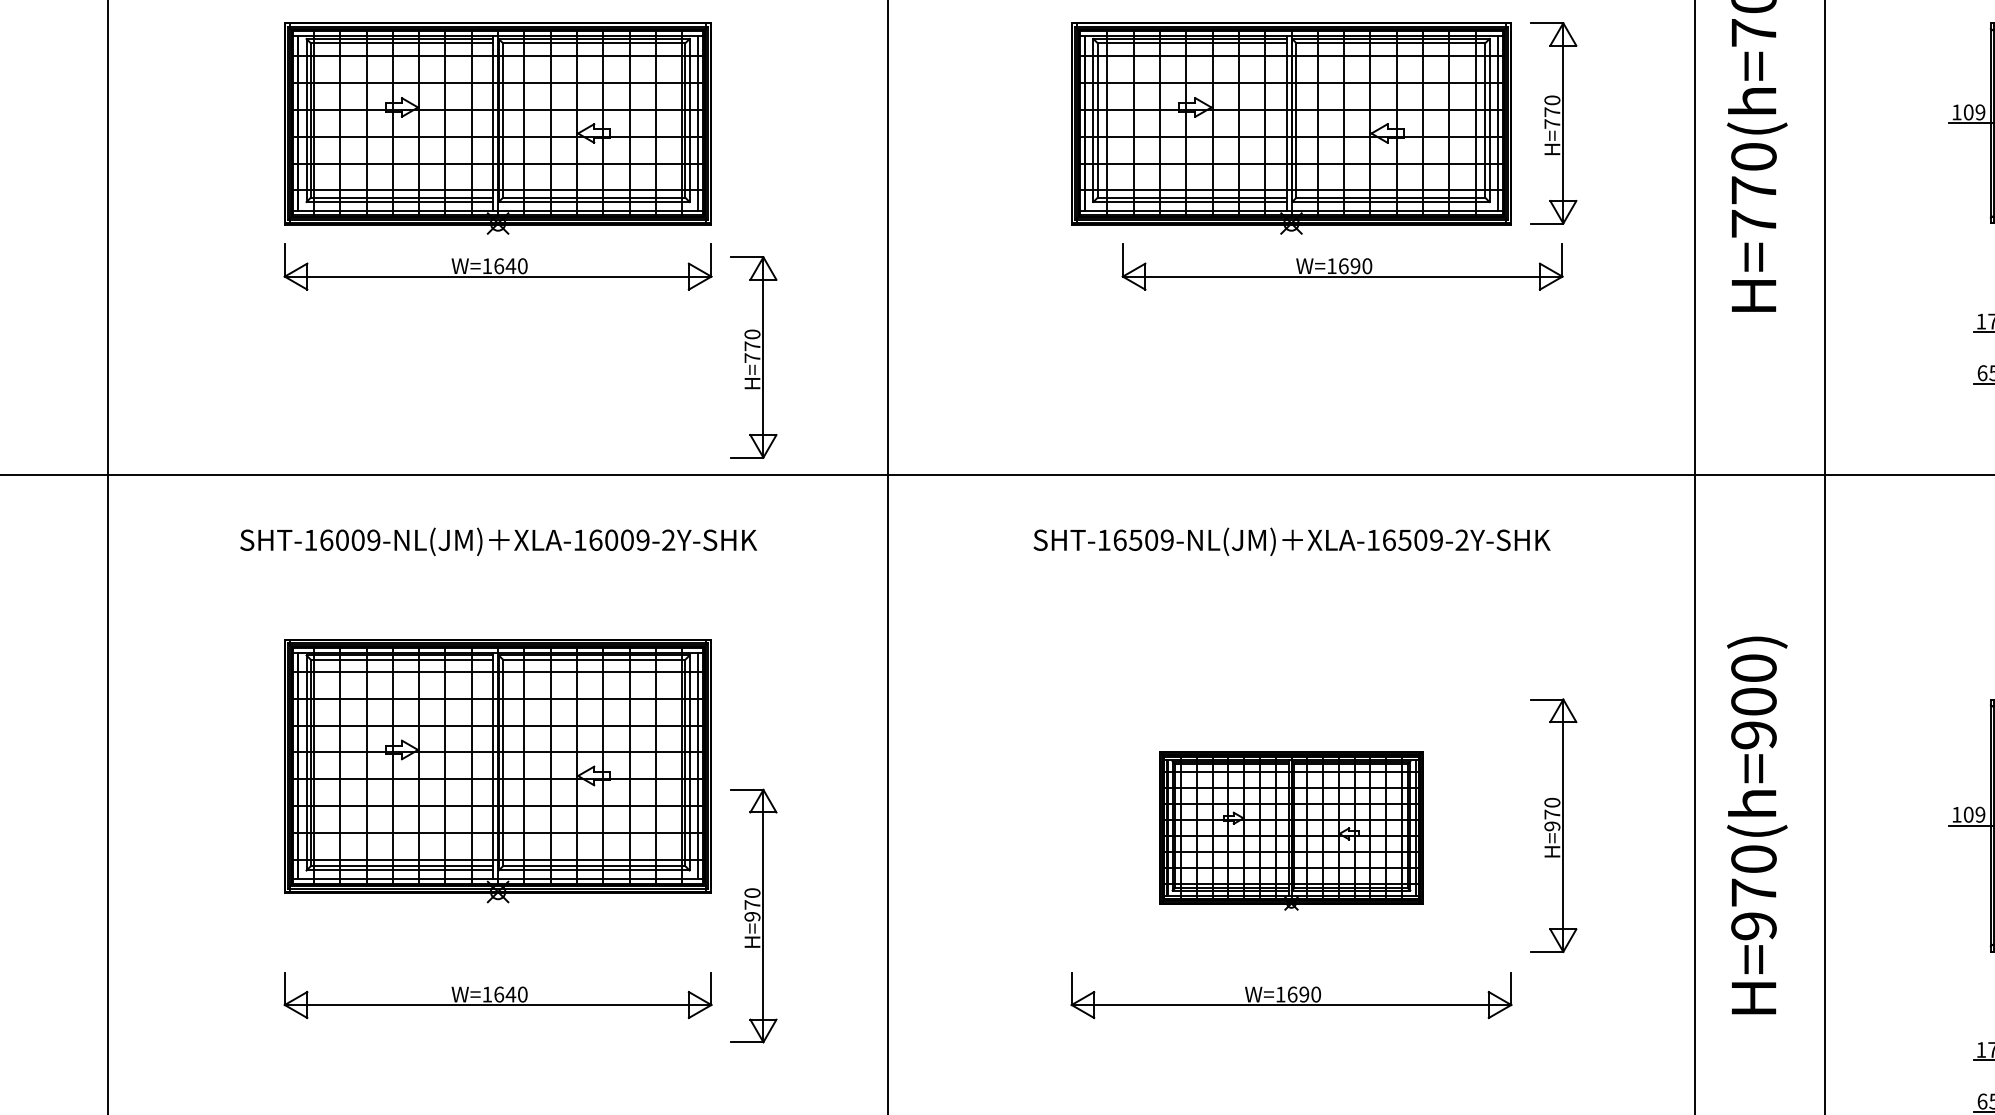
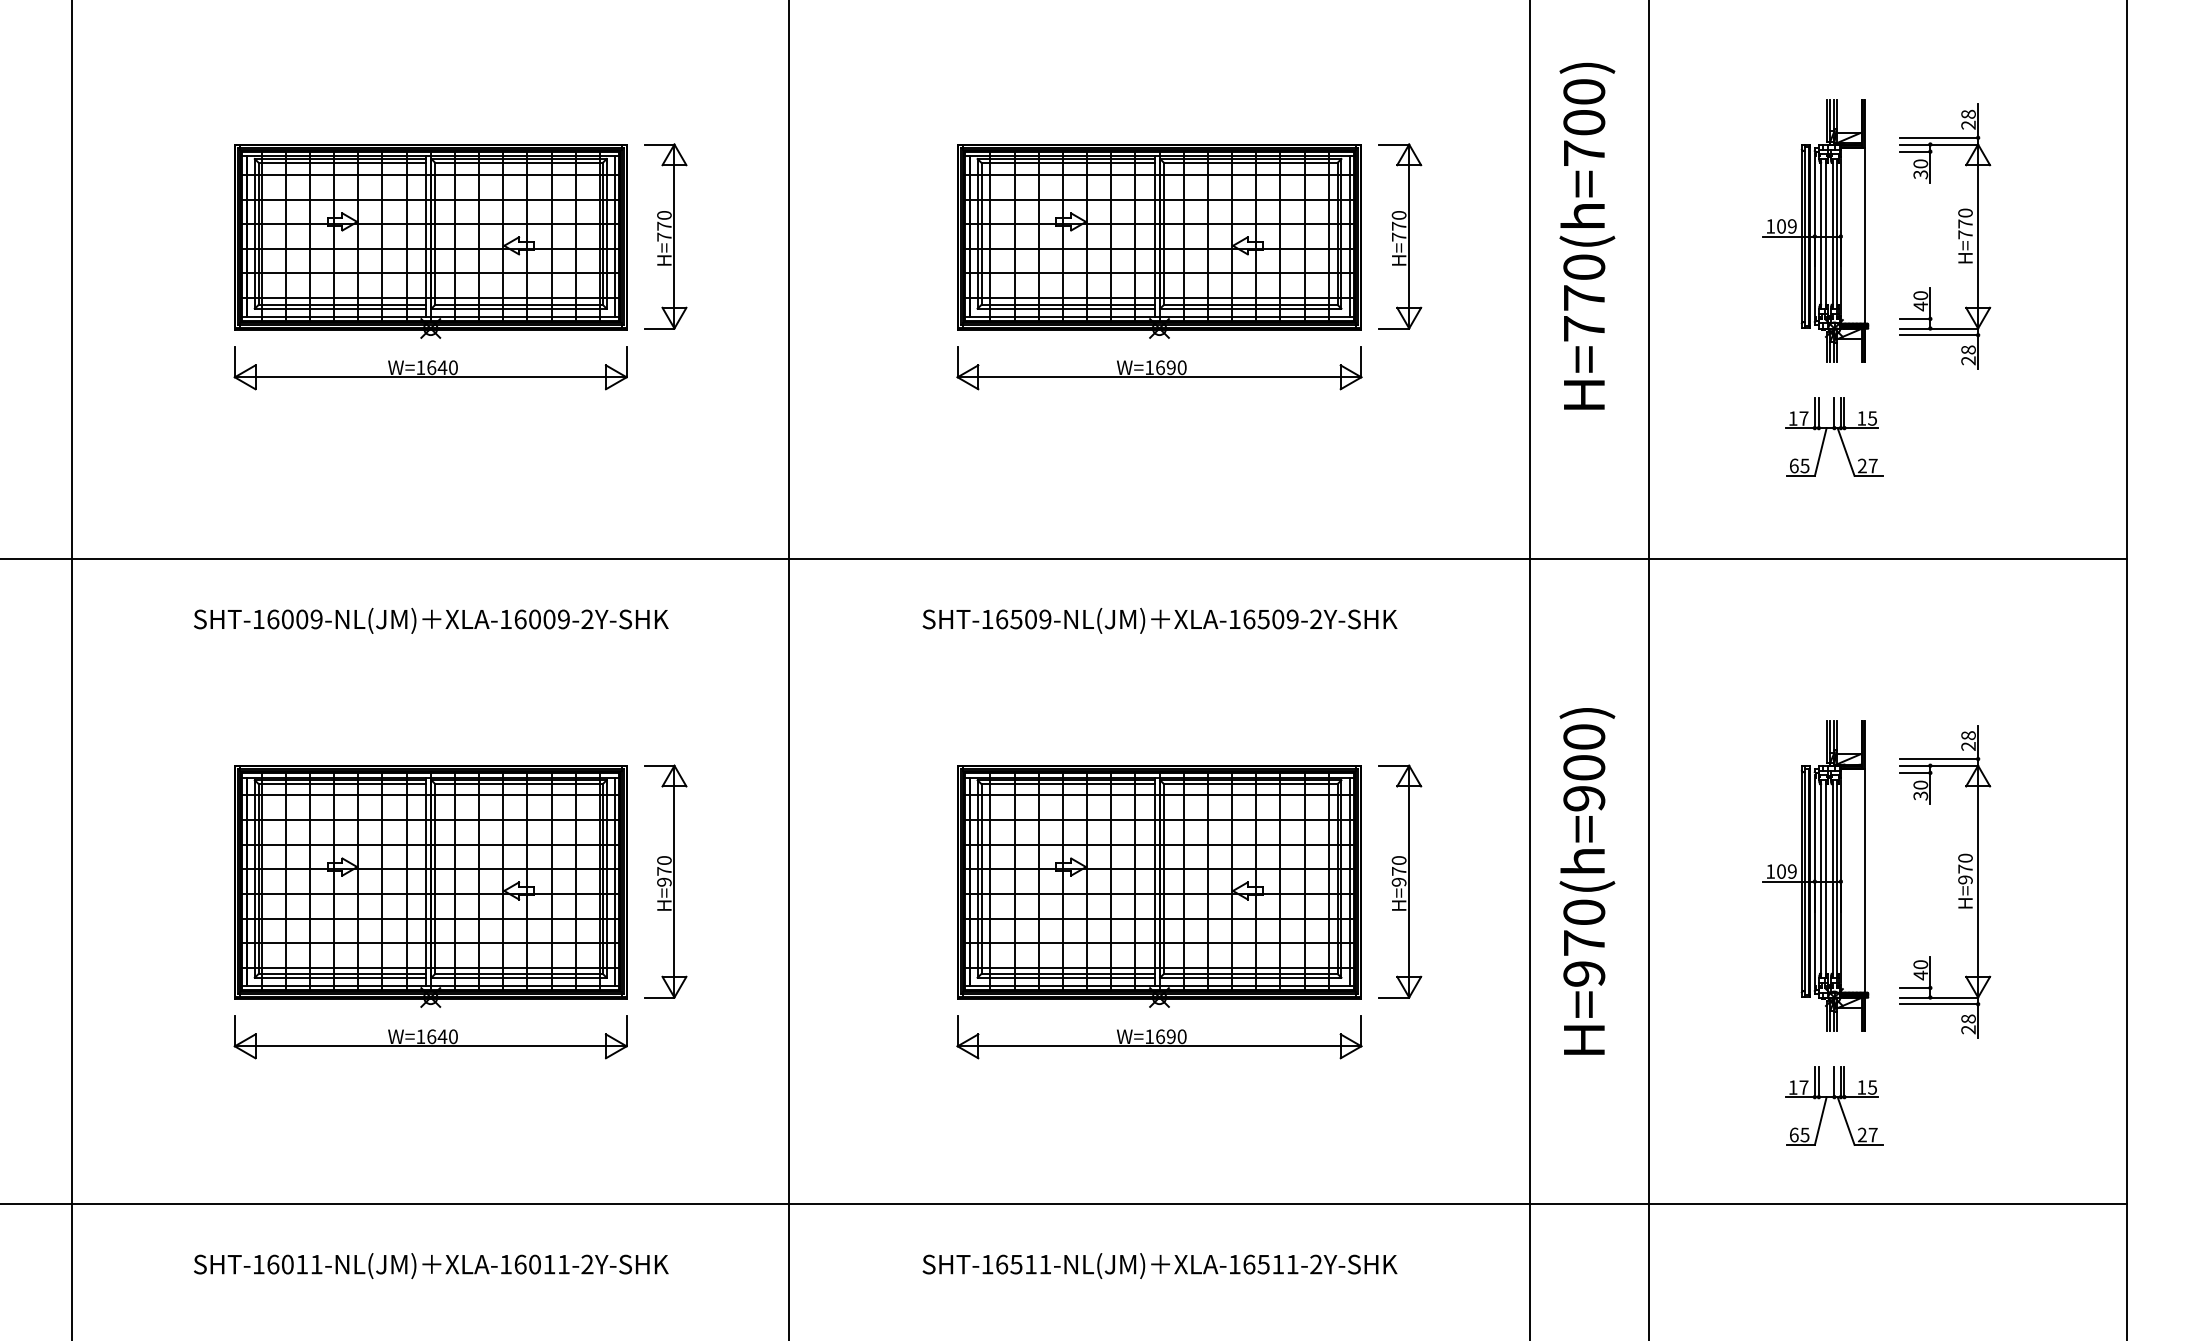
part: (1342, 267) -> (1159, 368), moved
part: (753, 357) -> (665, 236), moved
part: (497, 771) -> (430, 886), moved
part: (1291, 831) -> (1159, 886), size x1.67
part: (753, 915) -> (665, 881), moved

